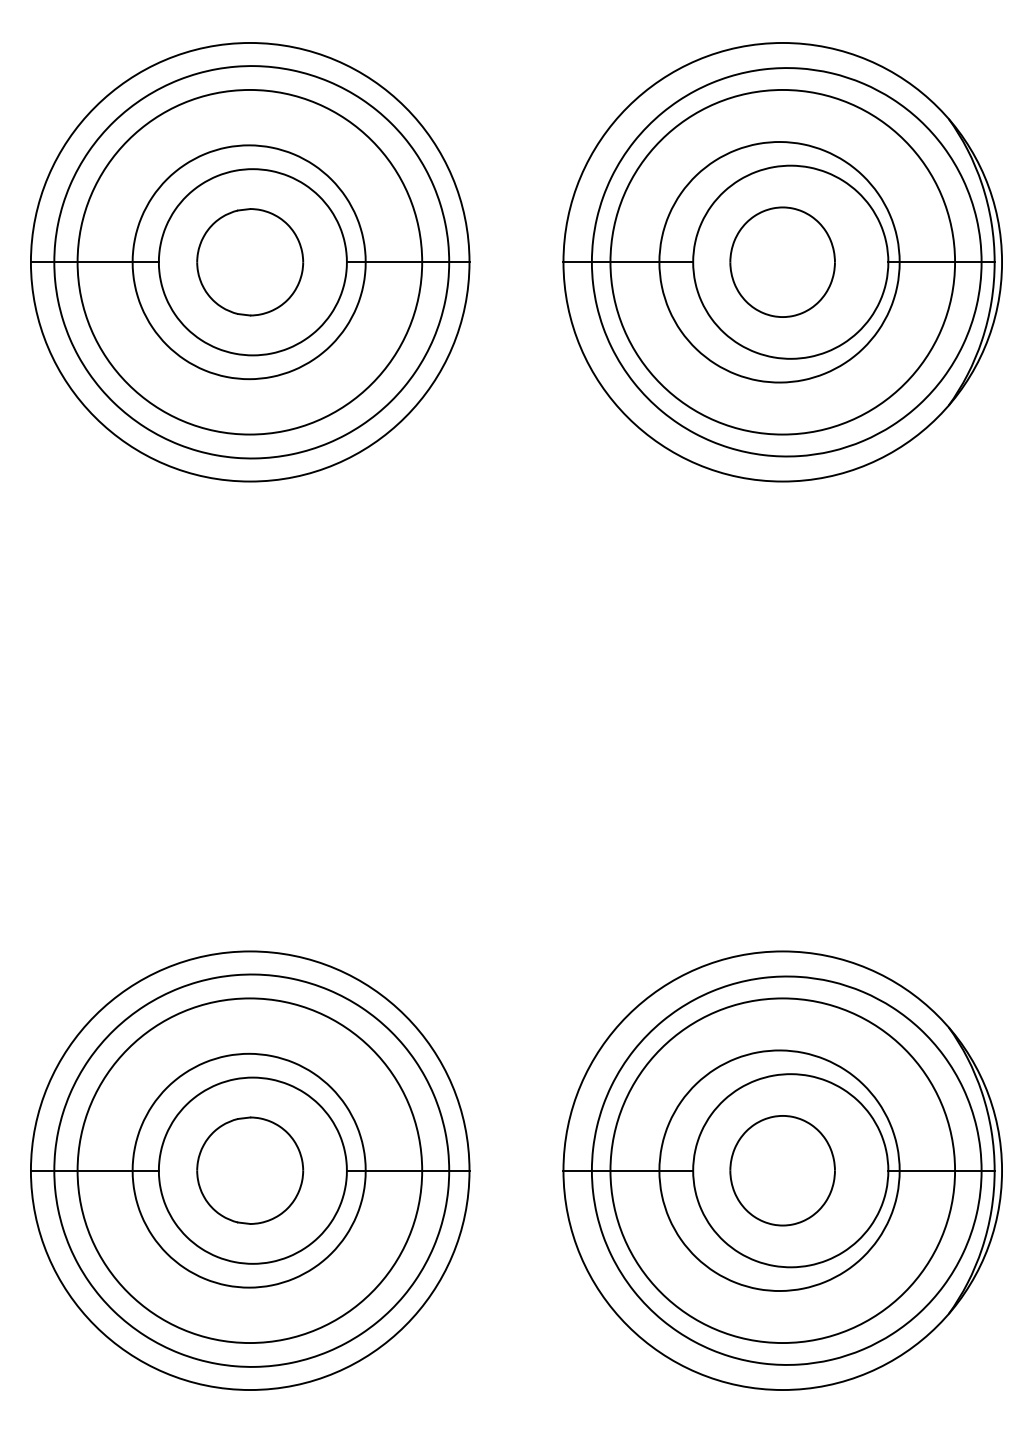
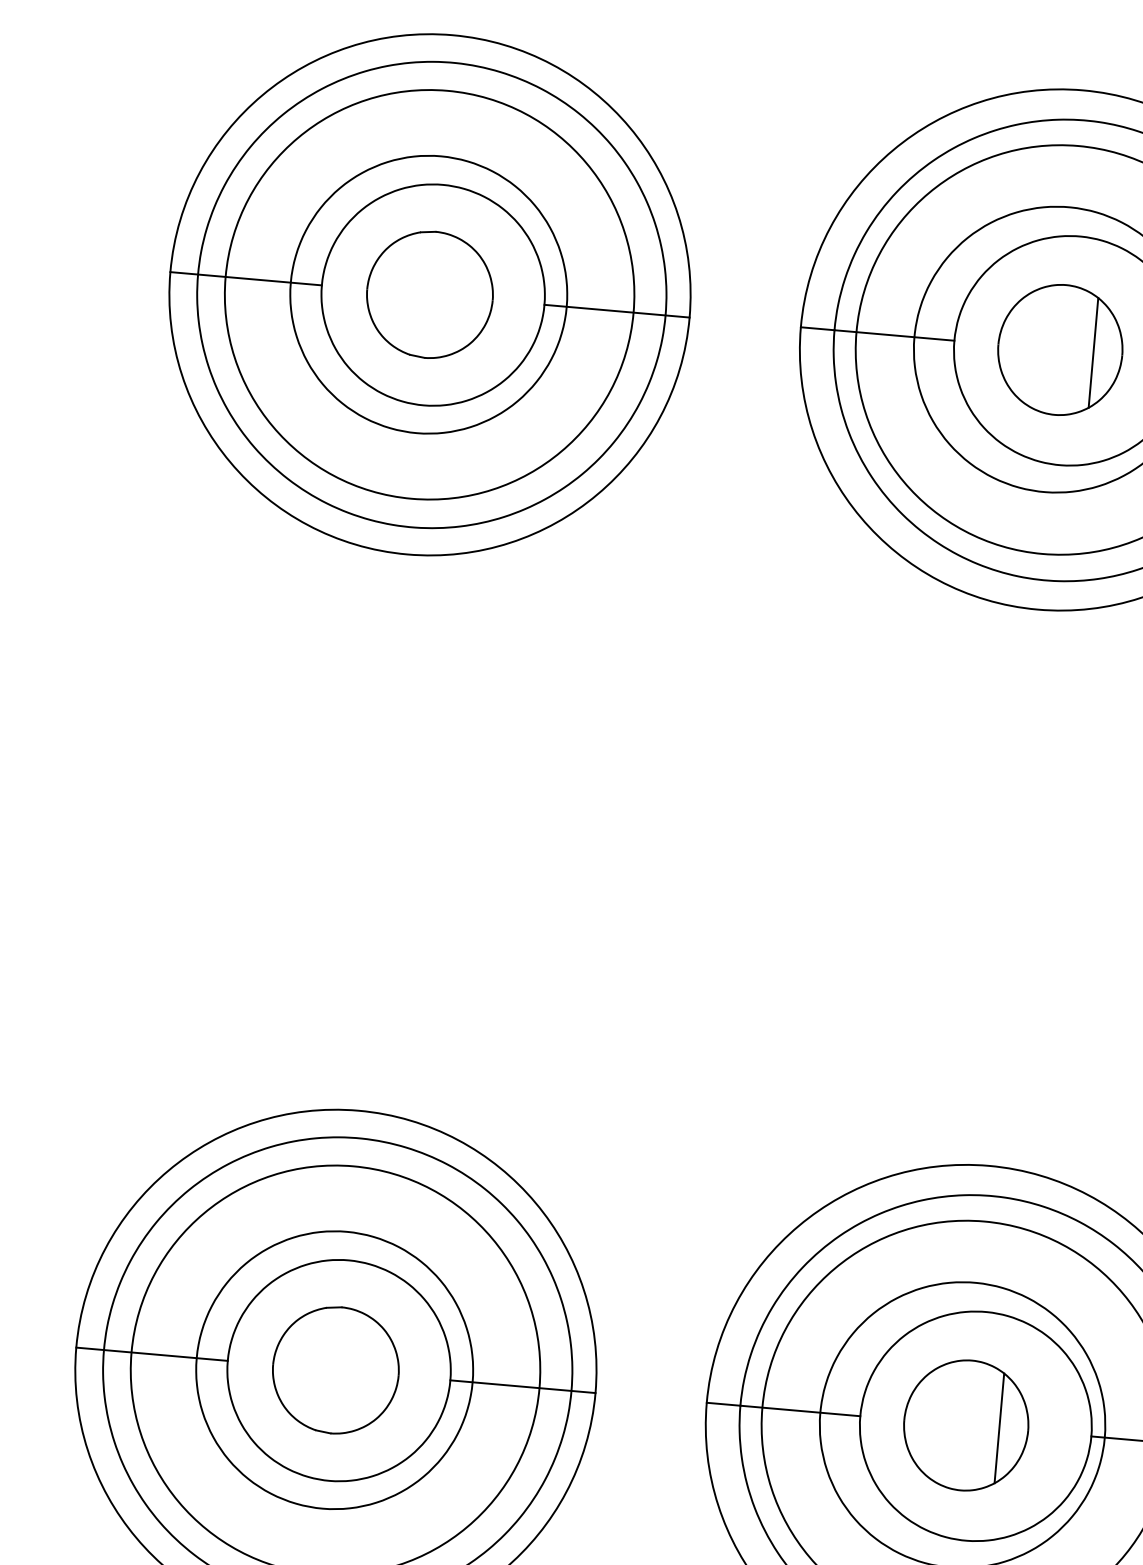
line: (810, 261) -> (1093, 351), added
line: (810, 1170) -> (999, 1428), added

